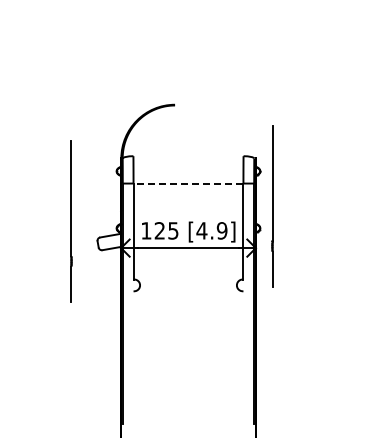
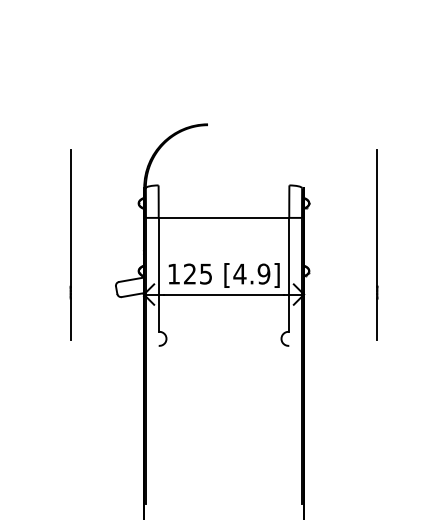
line: (188, 183) -> (224, 217), dashed -> solid
line: (272, 206) -> (377, 245), moved
line: (71, 221) -> (70, 245), moved

